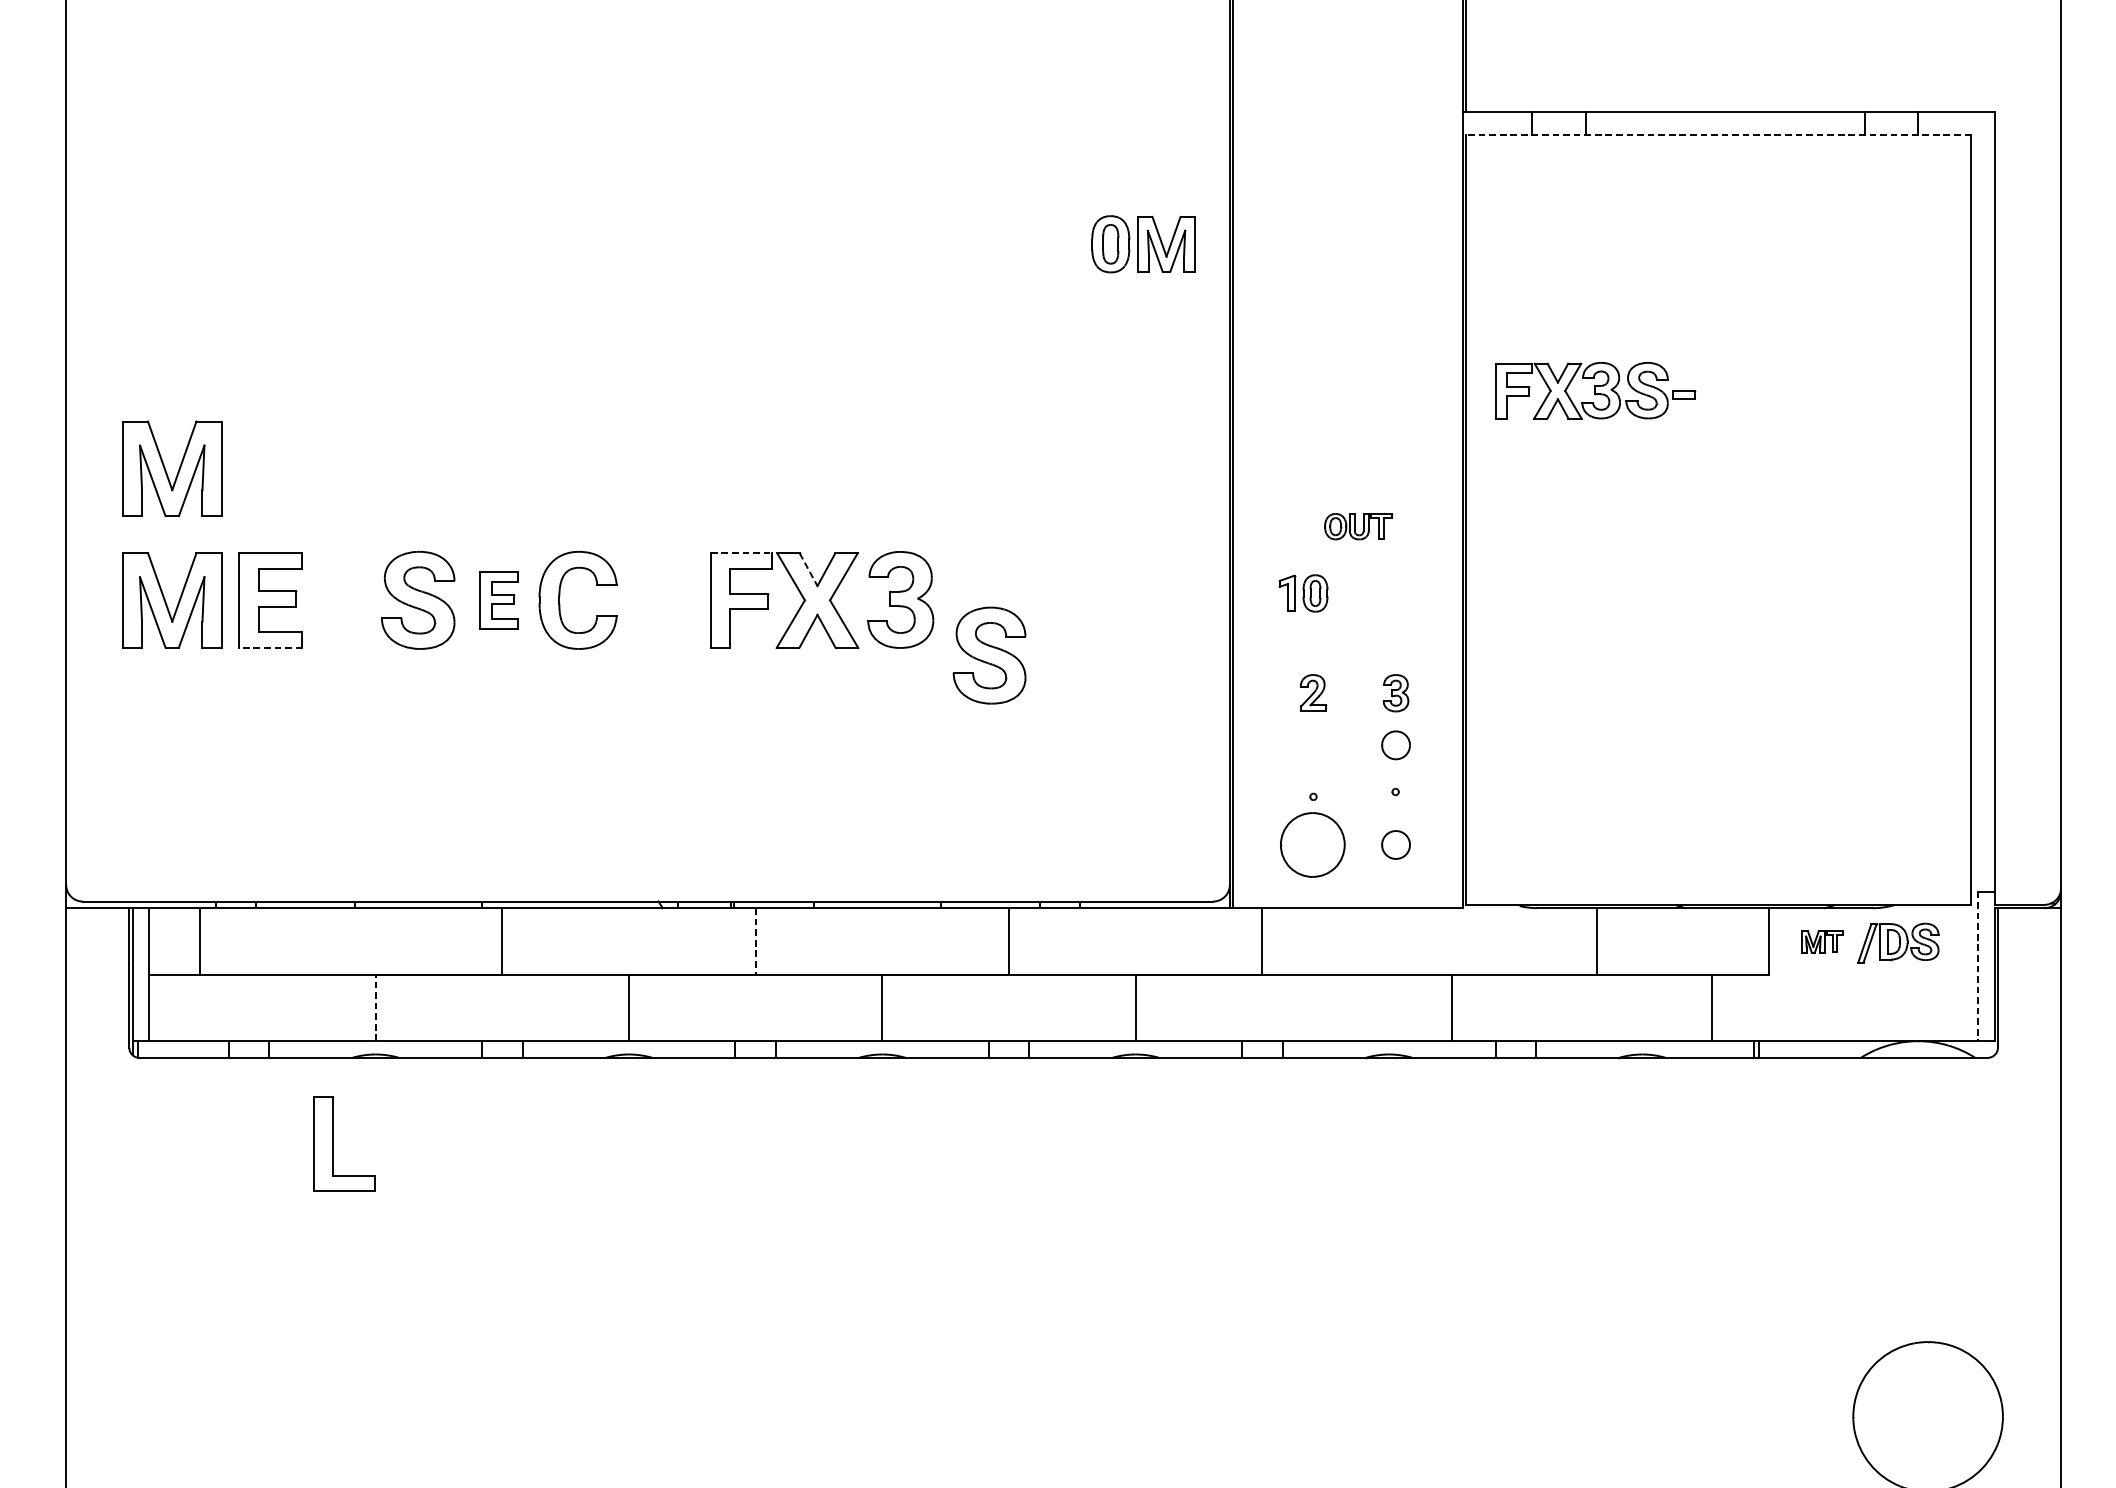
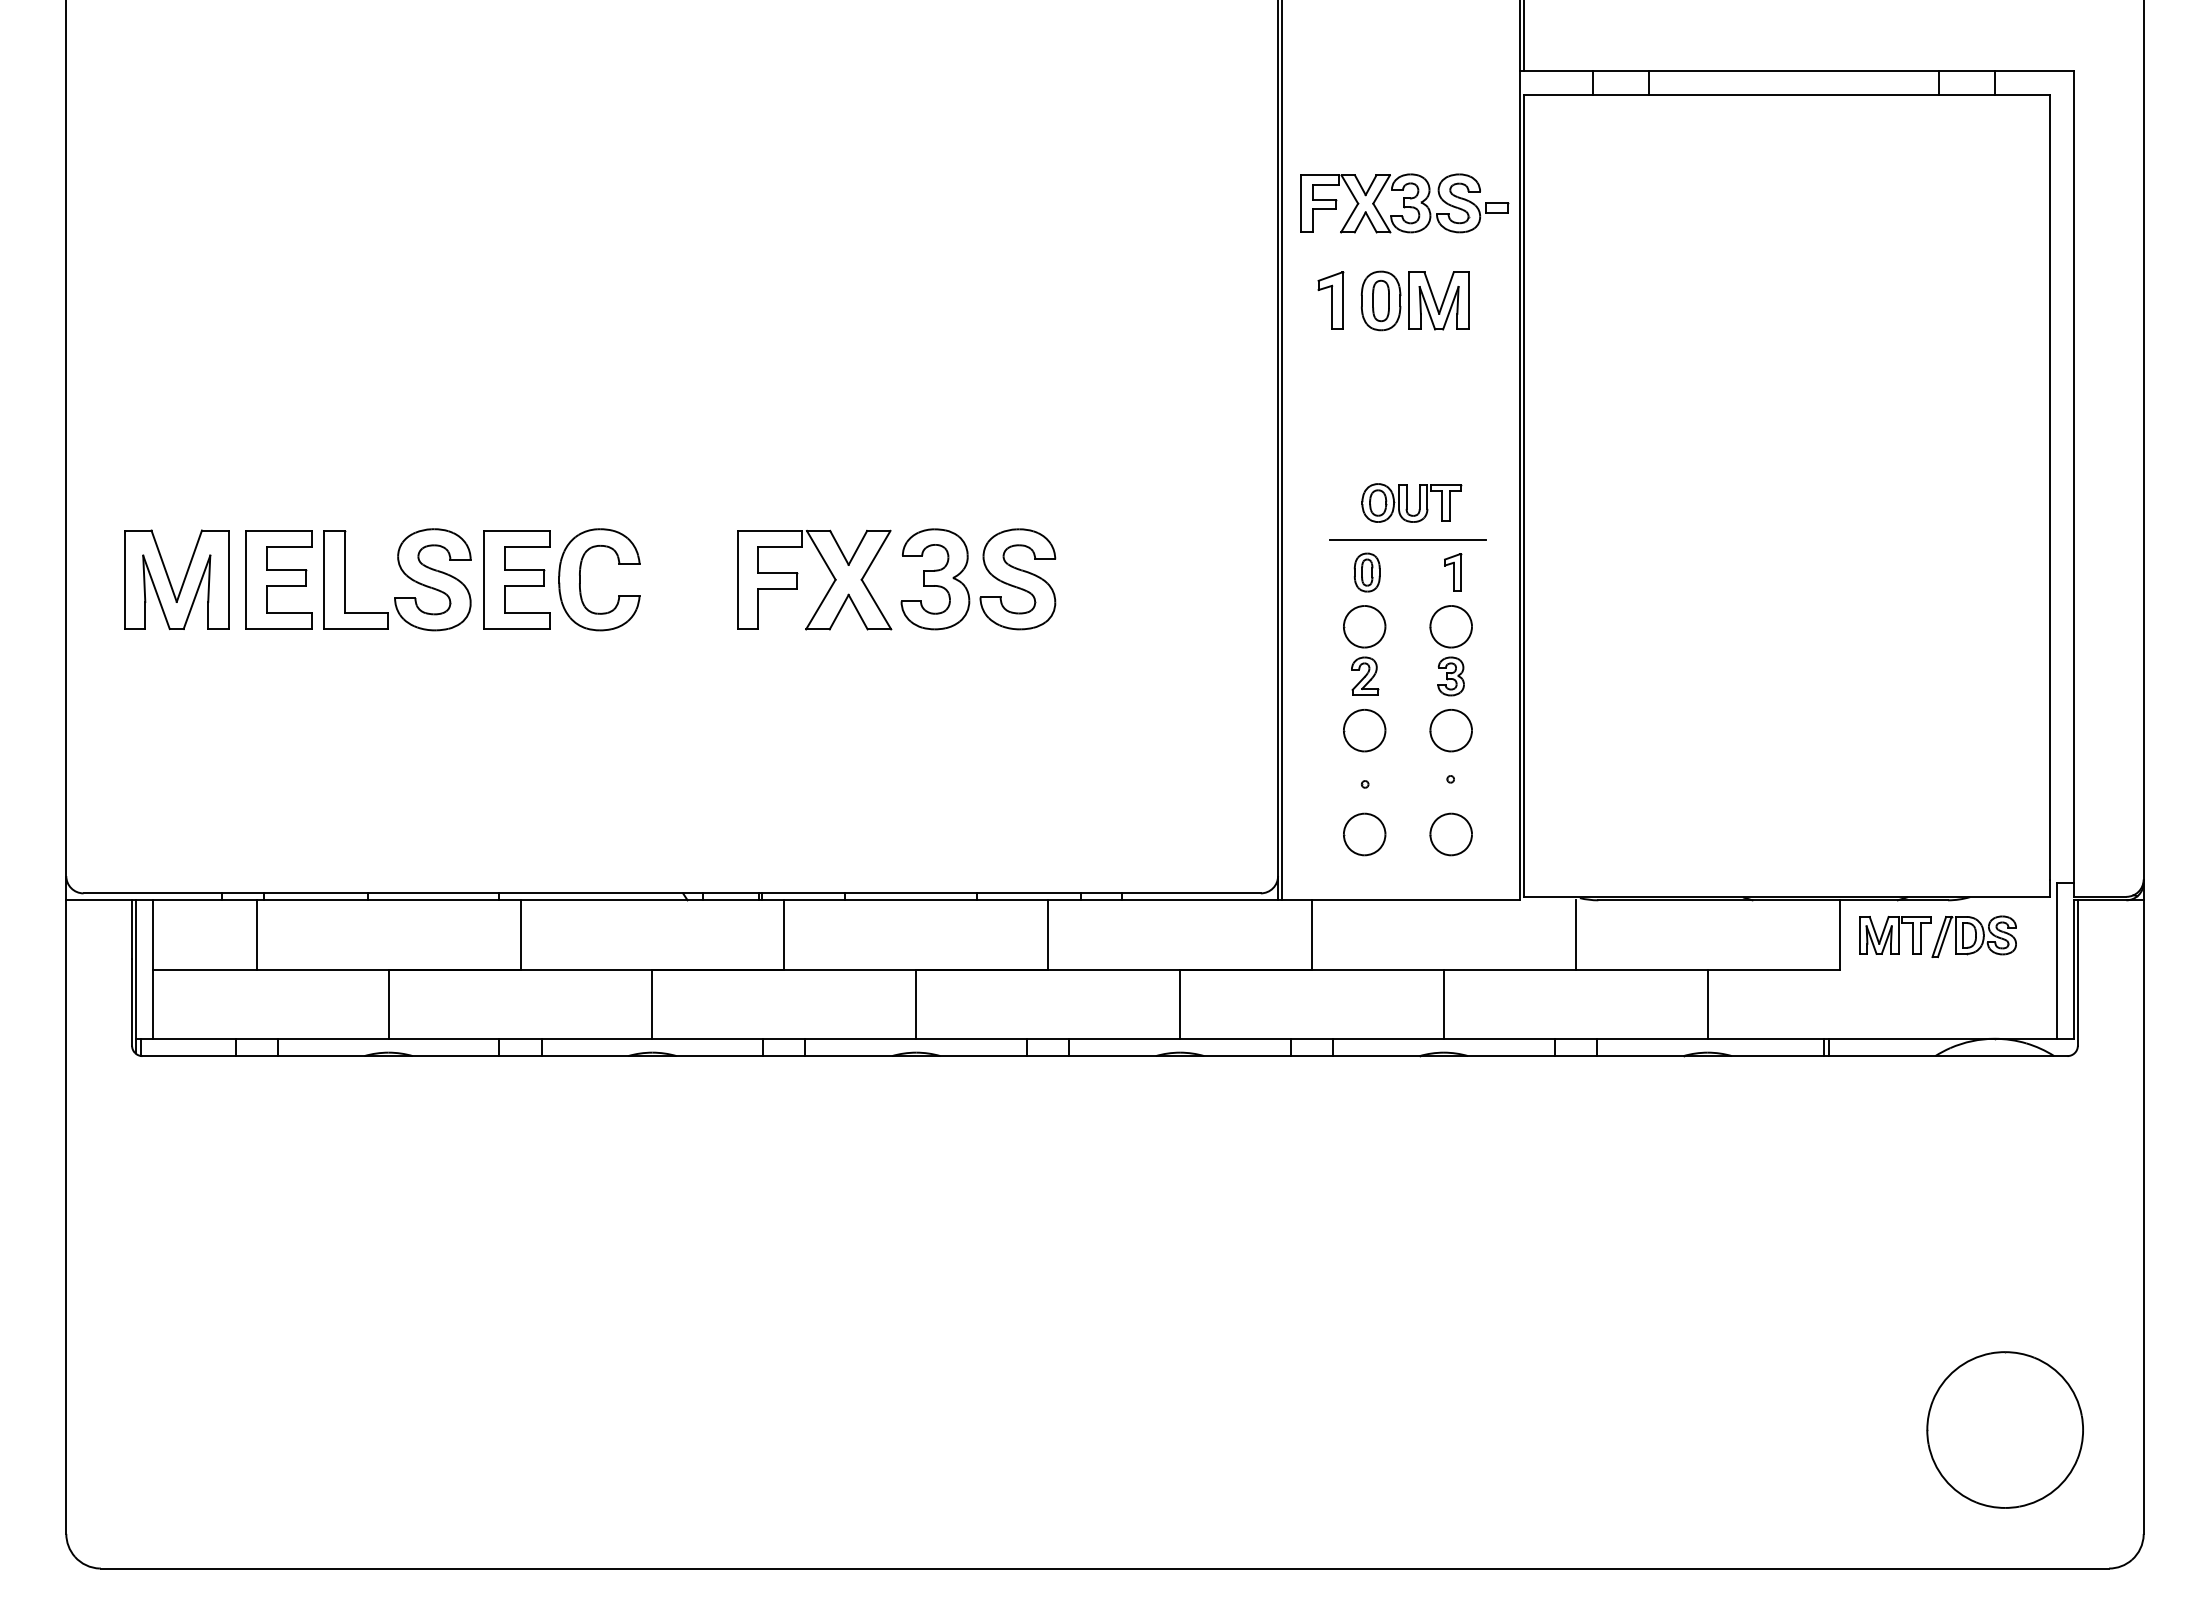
line: (1718, 135) -> (1786, 95), dashed -> solid
part: (1142, 243) -> (1414, 300), moved
part: (1280, 332) -> (1330, 300), added
part: (1595, 390) -> (1404, 203), moved
part: (166, 469) -> (170, 443), removed
part: (1357, 526) -> (1411, 502), size x1.43
line: (742, 553) -> (770, 530), dashed -> solid
line: (1354, 562) -> (1407, 540), added
line: (808, 570) -> (839, 548), dashed -> solid
part: (1287, 593) -> (1453, 572), moved
part: (498, 600) -> (516, 579), size x1.67
part: (1312, 645) -> (1364, 626), added
part: (1395, 645) -> (1450, 626), added
line: (270, 648) -> (279, 629), dashed -> solid
part: (989, 655) -> (1017, 579), moved
part: (1312, 745) -> (1364, 730), added
part: (1395, 745) -> (1450, 730), size x1.43
part: (1312, 844) -> (1364, 834), size x0.62
part: (1395, 844) -> (1450, 834), size x1.43
line: (199, 941) -> (256, 934), moved
line: (755, 941) -> (784, 934), dashed -> solid
line: (1597, 941) -> (1575, 934), moved
part: (1822, 941) -> (1895, 935), size x1.67
line: (1978, 965) -> (2057, 960), dashed -> solid
line: (1451, 1007) -> (1443, 1003), moved
line: (1711, 1007) -> (1707, 1003), moved
line: (375, 1008) -> (388, 1004), dashed -> solid
part: (334, 1143) -> (345, 579), moved

